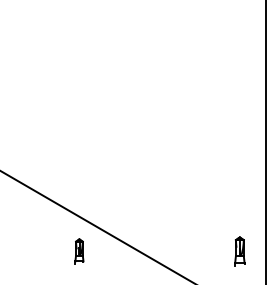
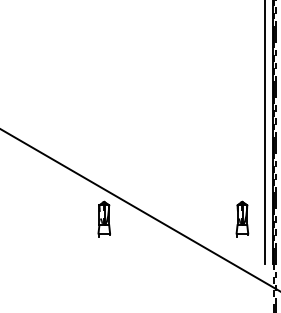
part: (78, 250) -> (103, 218), size x1.67
part: (239, 250) -> (242, 218), size x1.43

